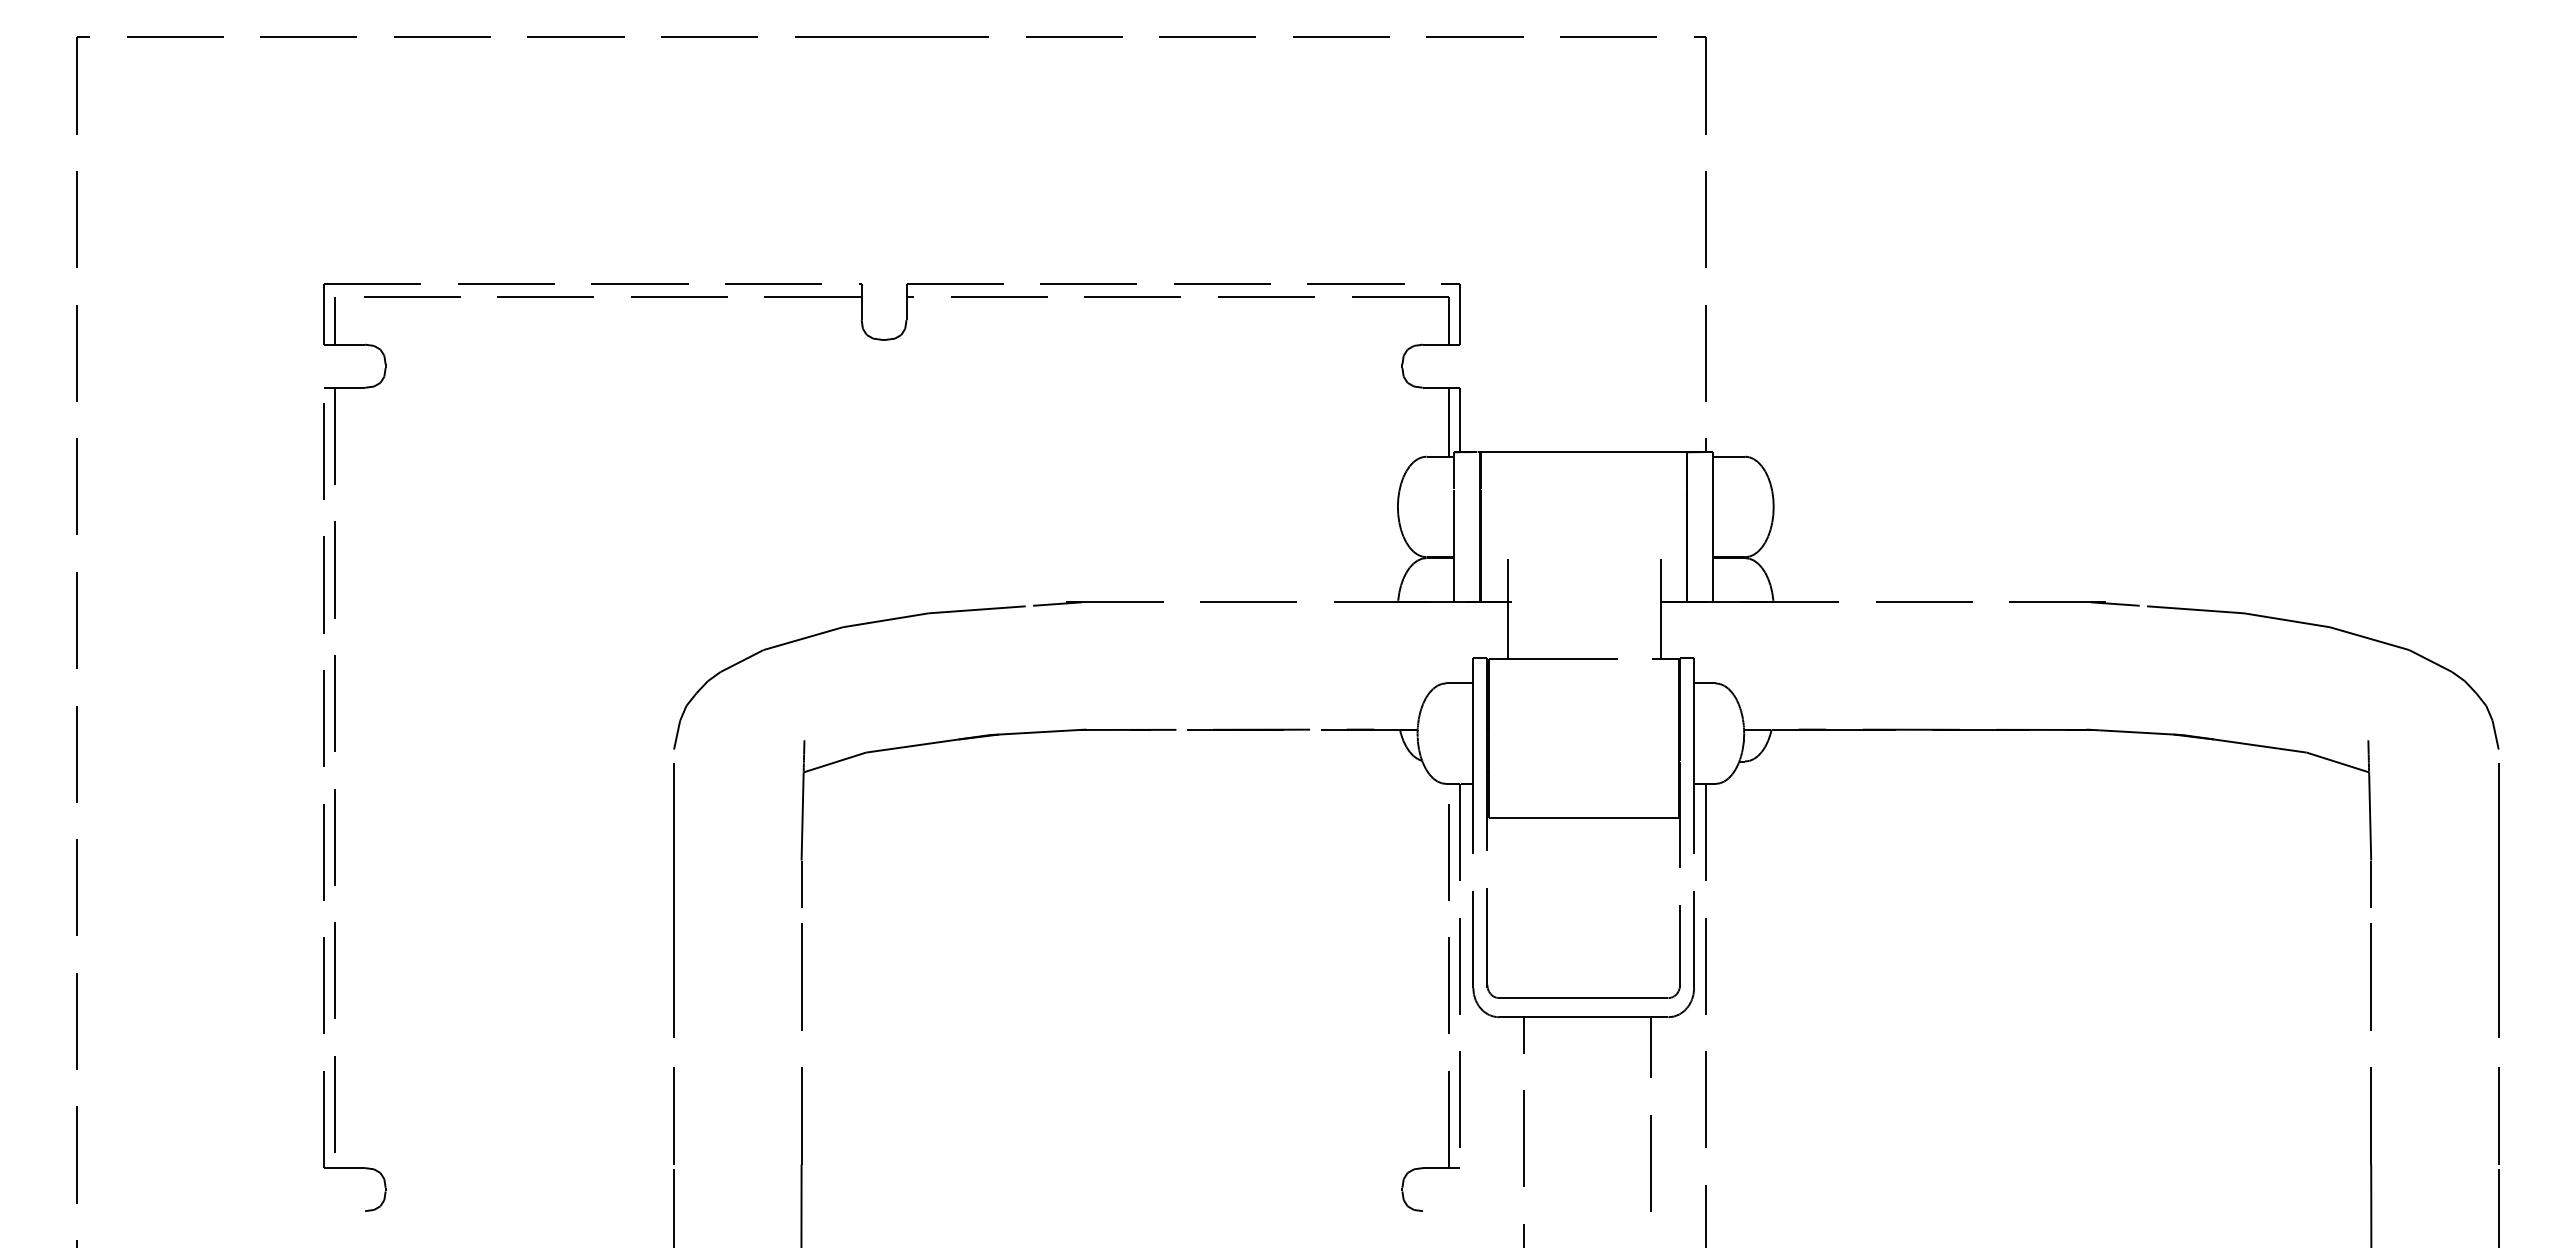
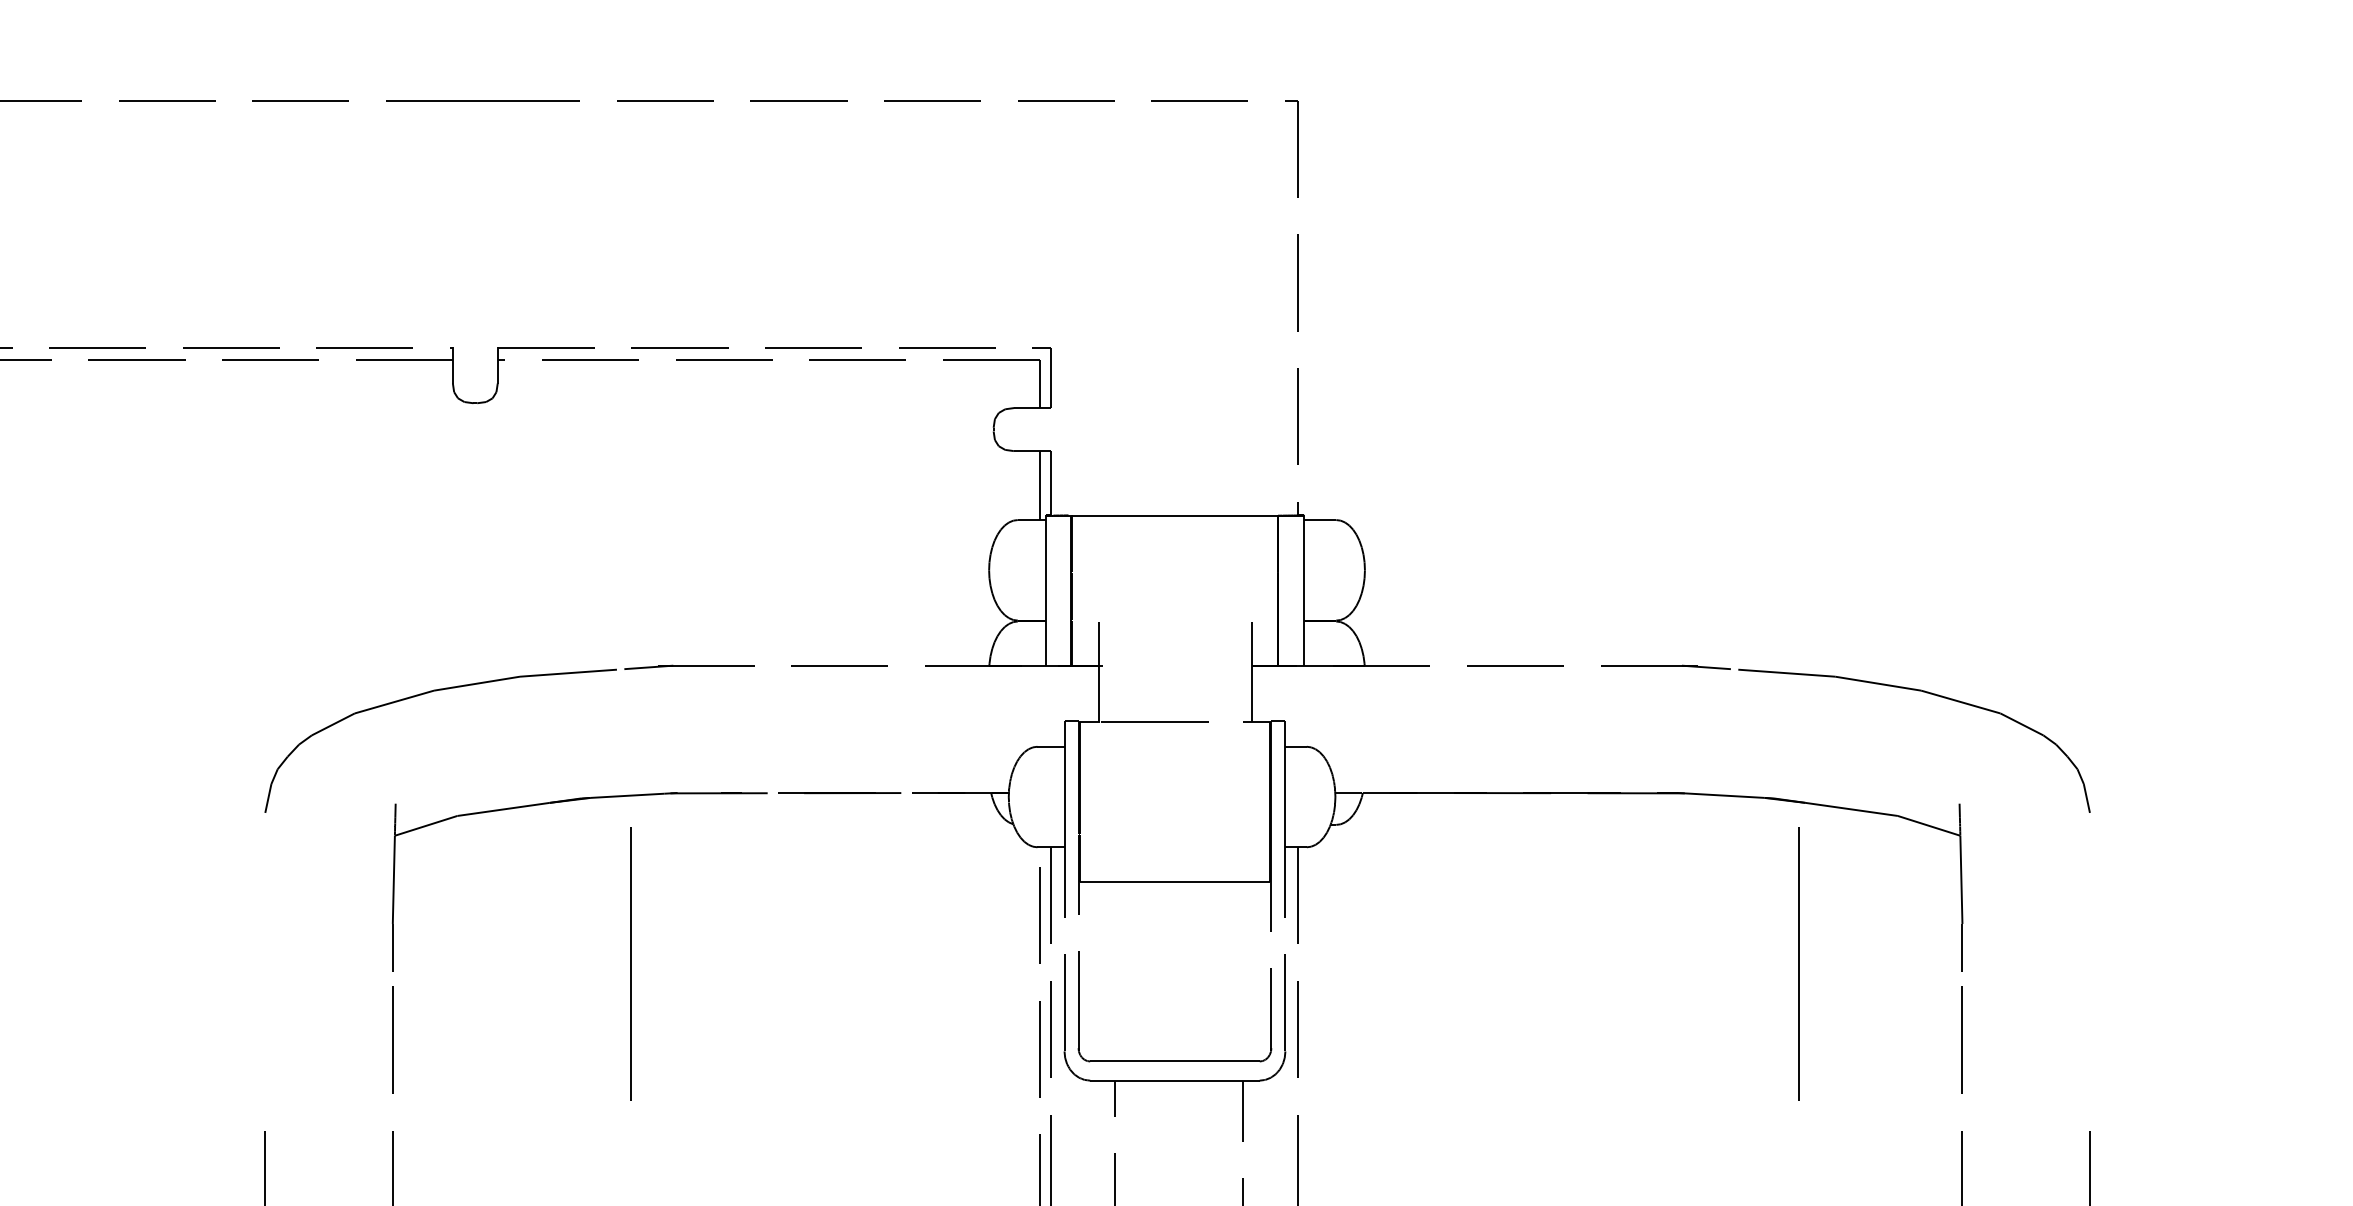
line: (673, 900) -> (630, 963), moved
line: (2498, 900) -> (1798, 963), moved

